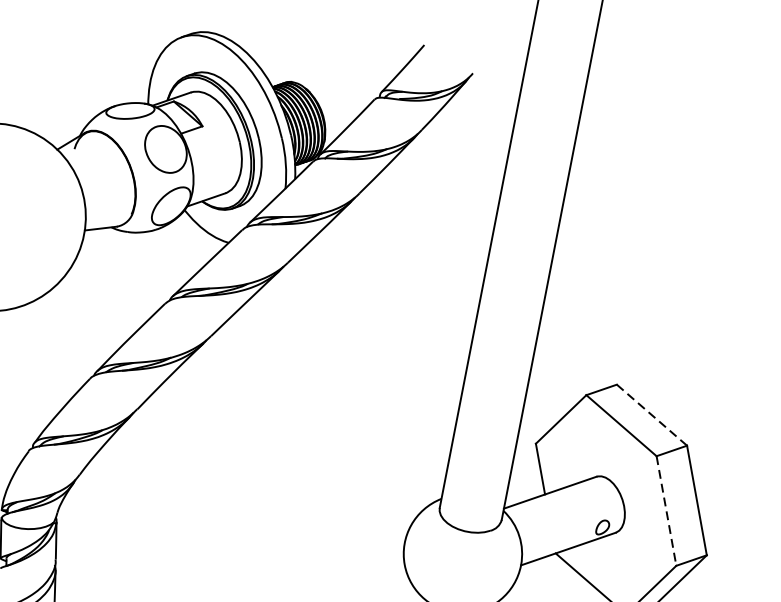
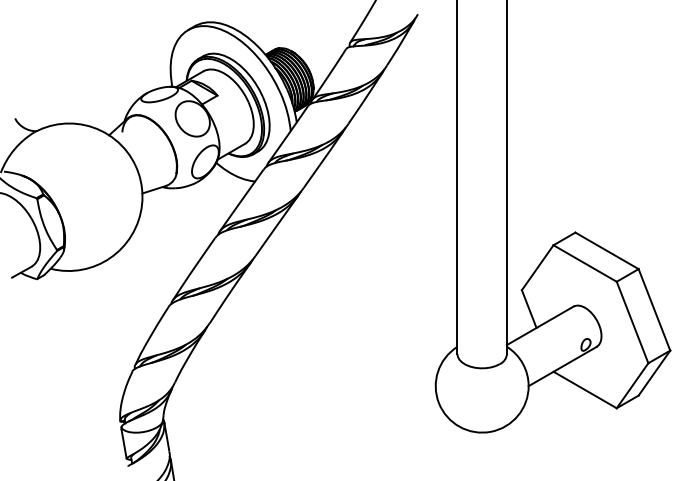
line: (652, 414) -> (607, 250), dashed -> solid
line: (666, 510) -> (632, 322), dashed -> solid

